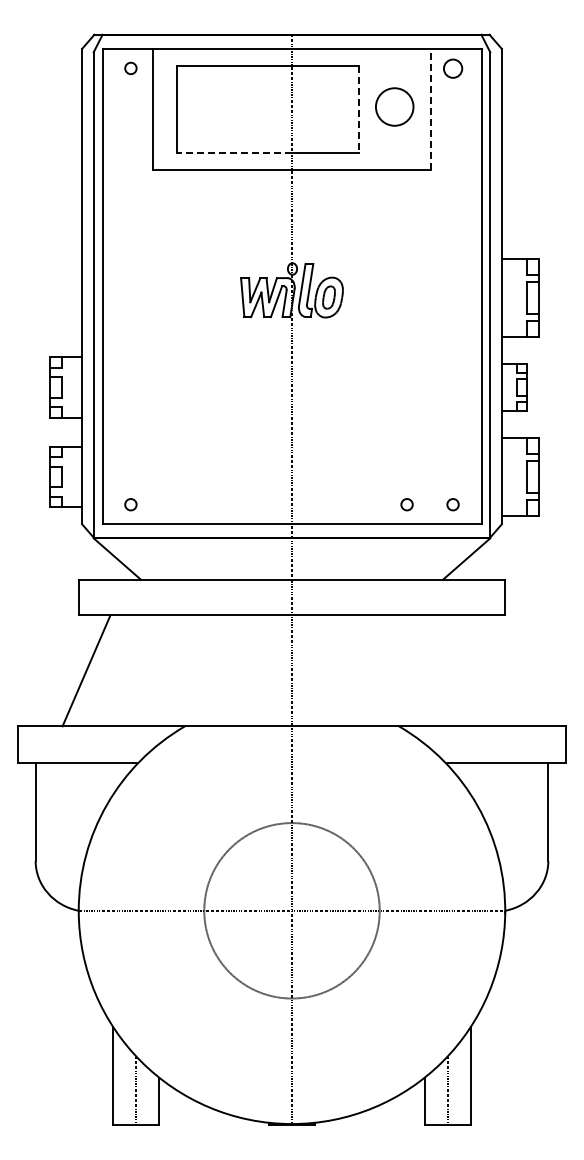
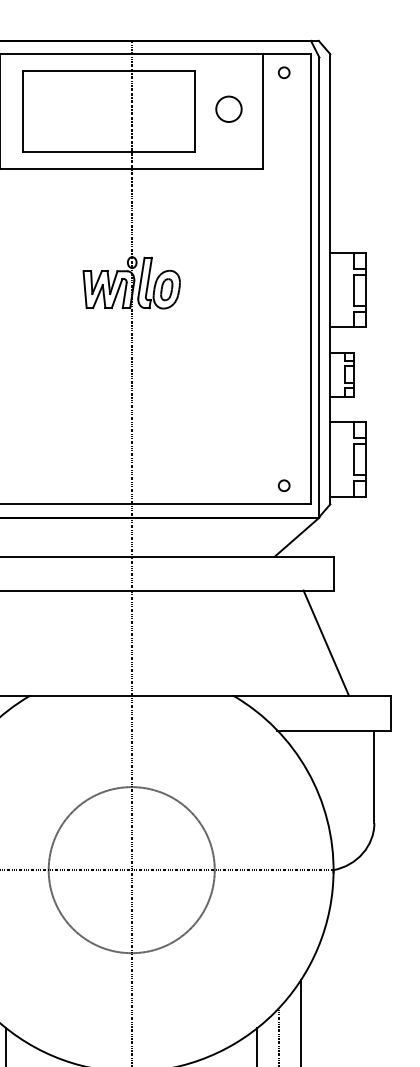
circle: (452, 67) -> (283, 71), size x0.62
circle: (394, 106) -> (228, 108), size x0.71
line: (358, 109) -> (194, 111), dashed -> solid
line: (430, 109) -> (262, 111), dashed -> solid
line: (234, 152) -> (77, 152), dashed -> solid
circle: (406, 504) -> (240, 485), removed
line: (497, 670) -> (326, 642), added

